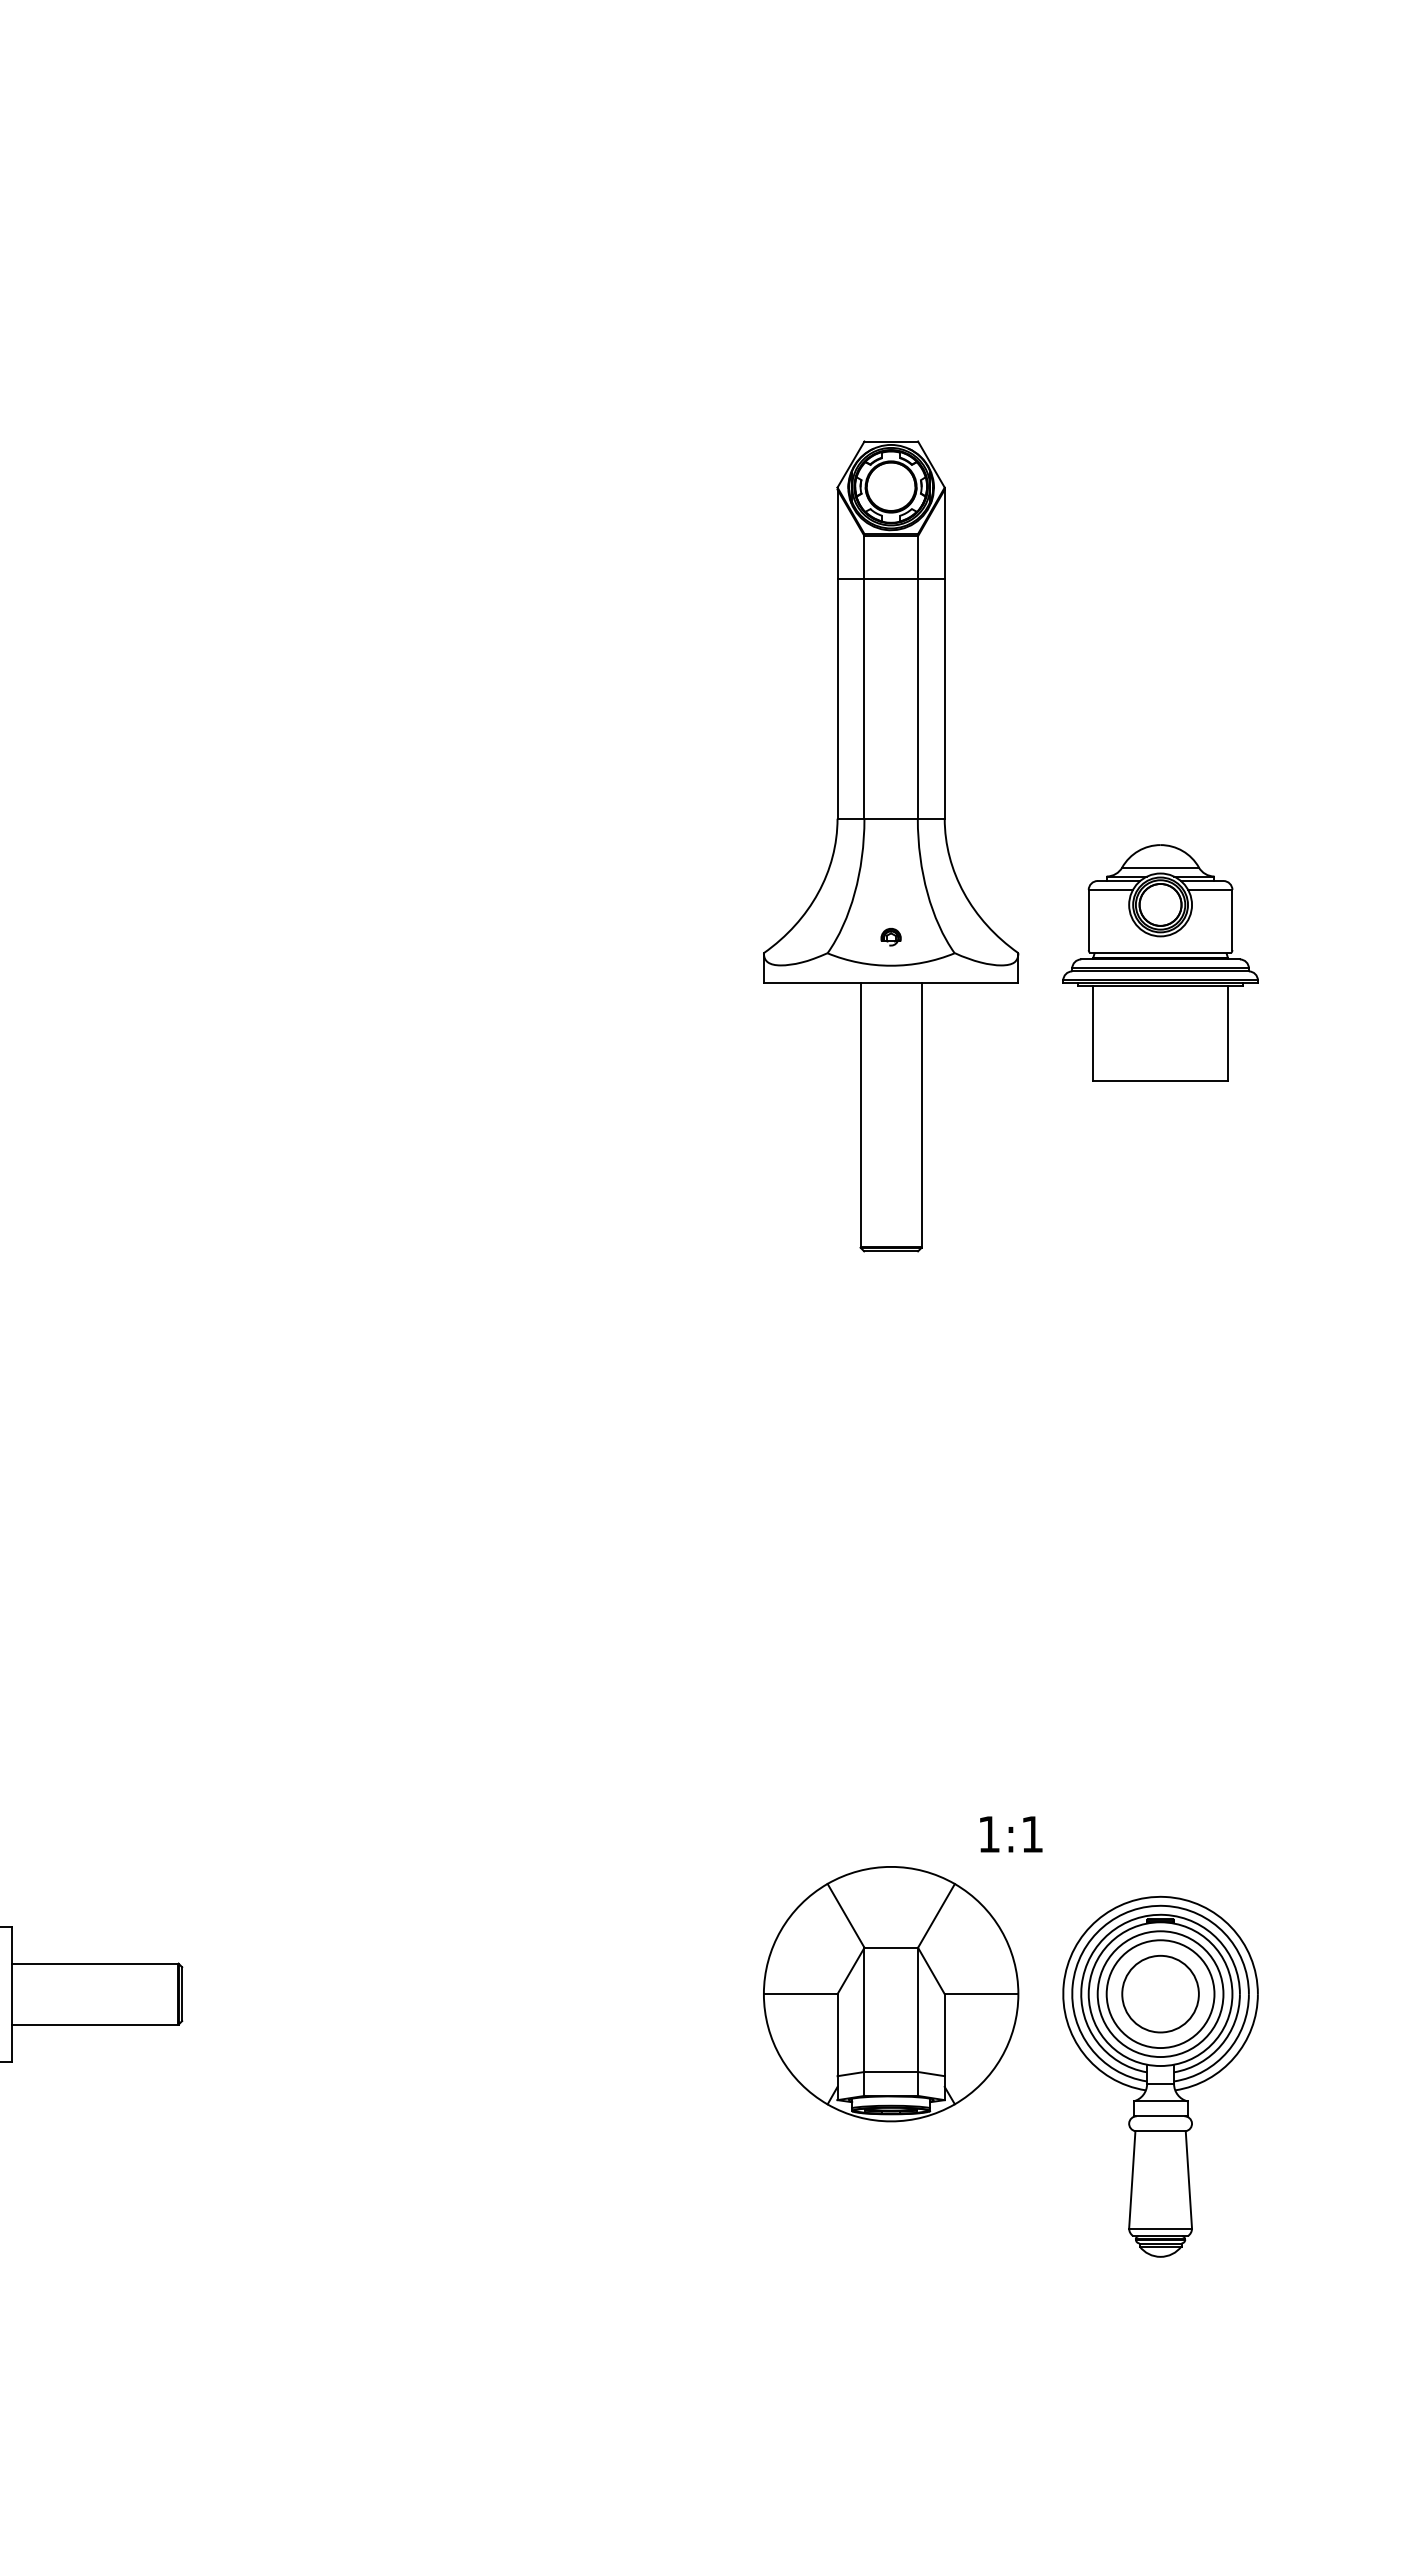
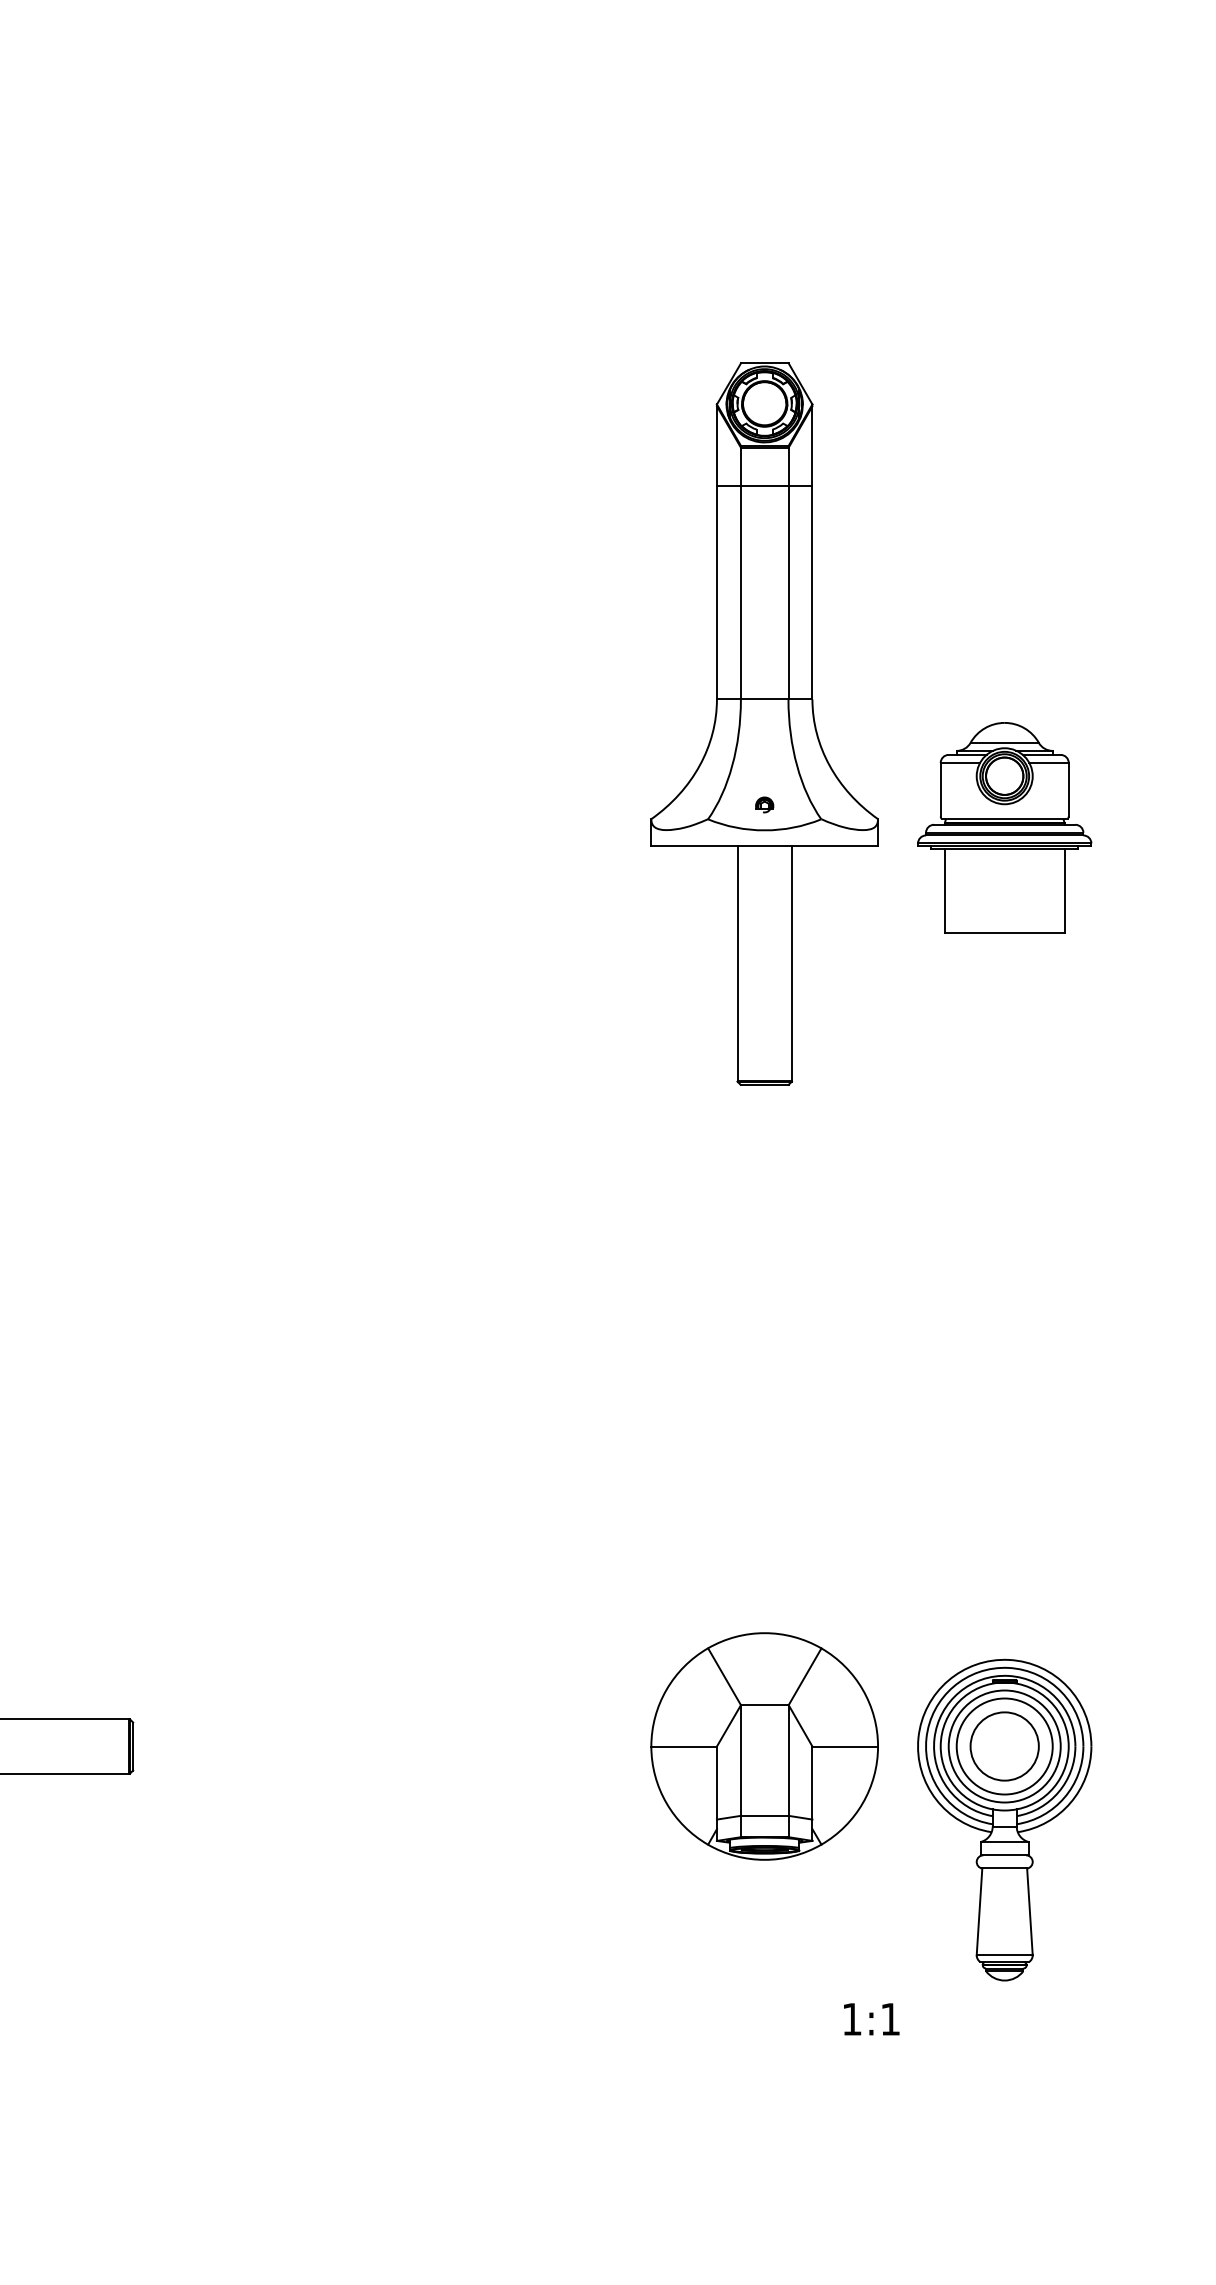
text: (1011, 1834) -> (871, 2019), moved

